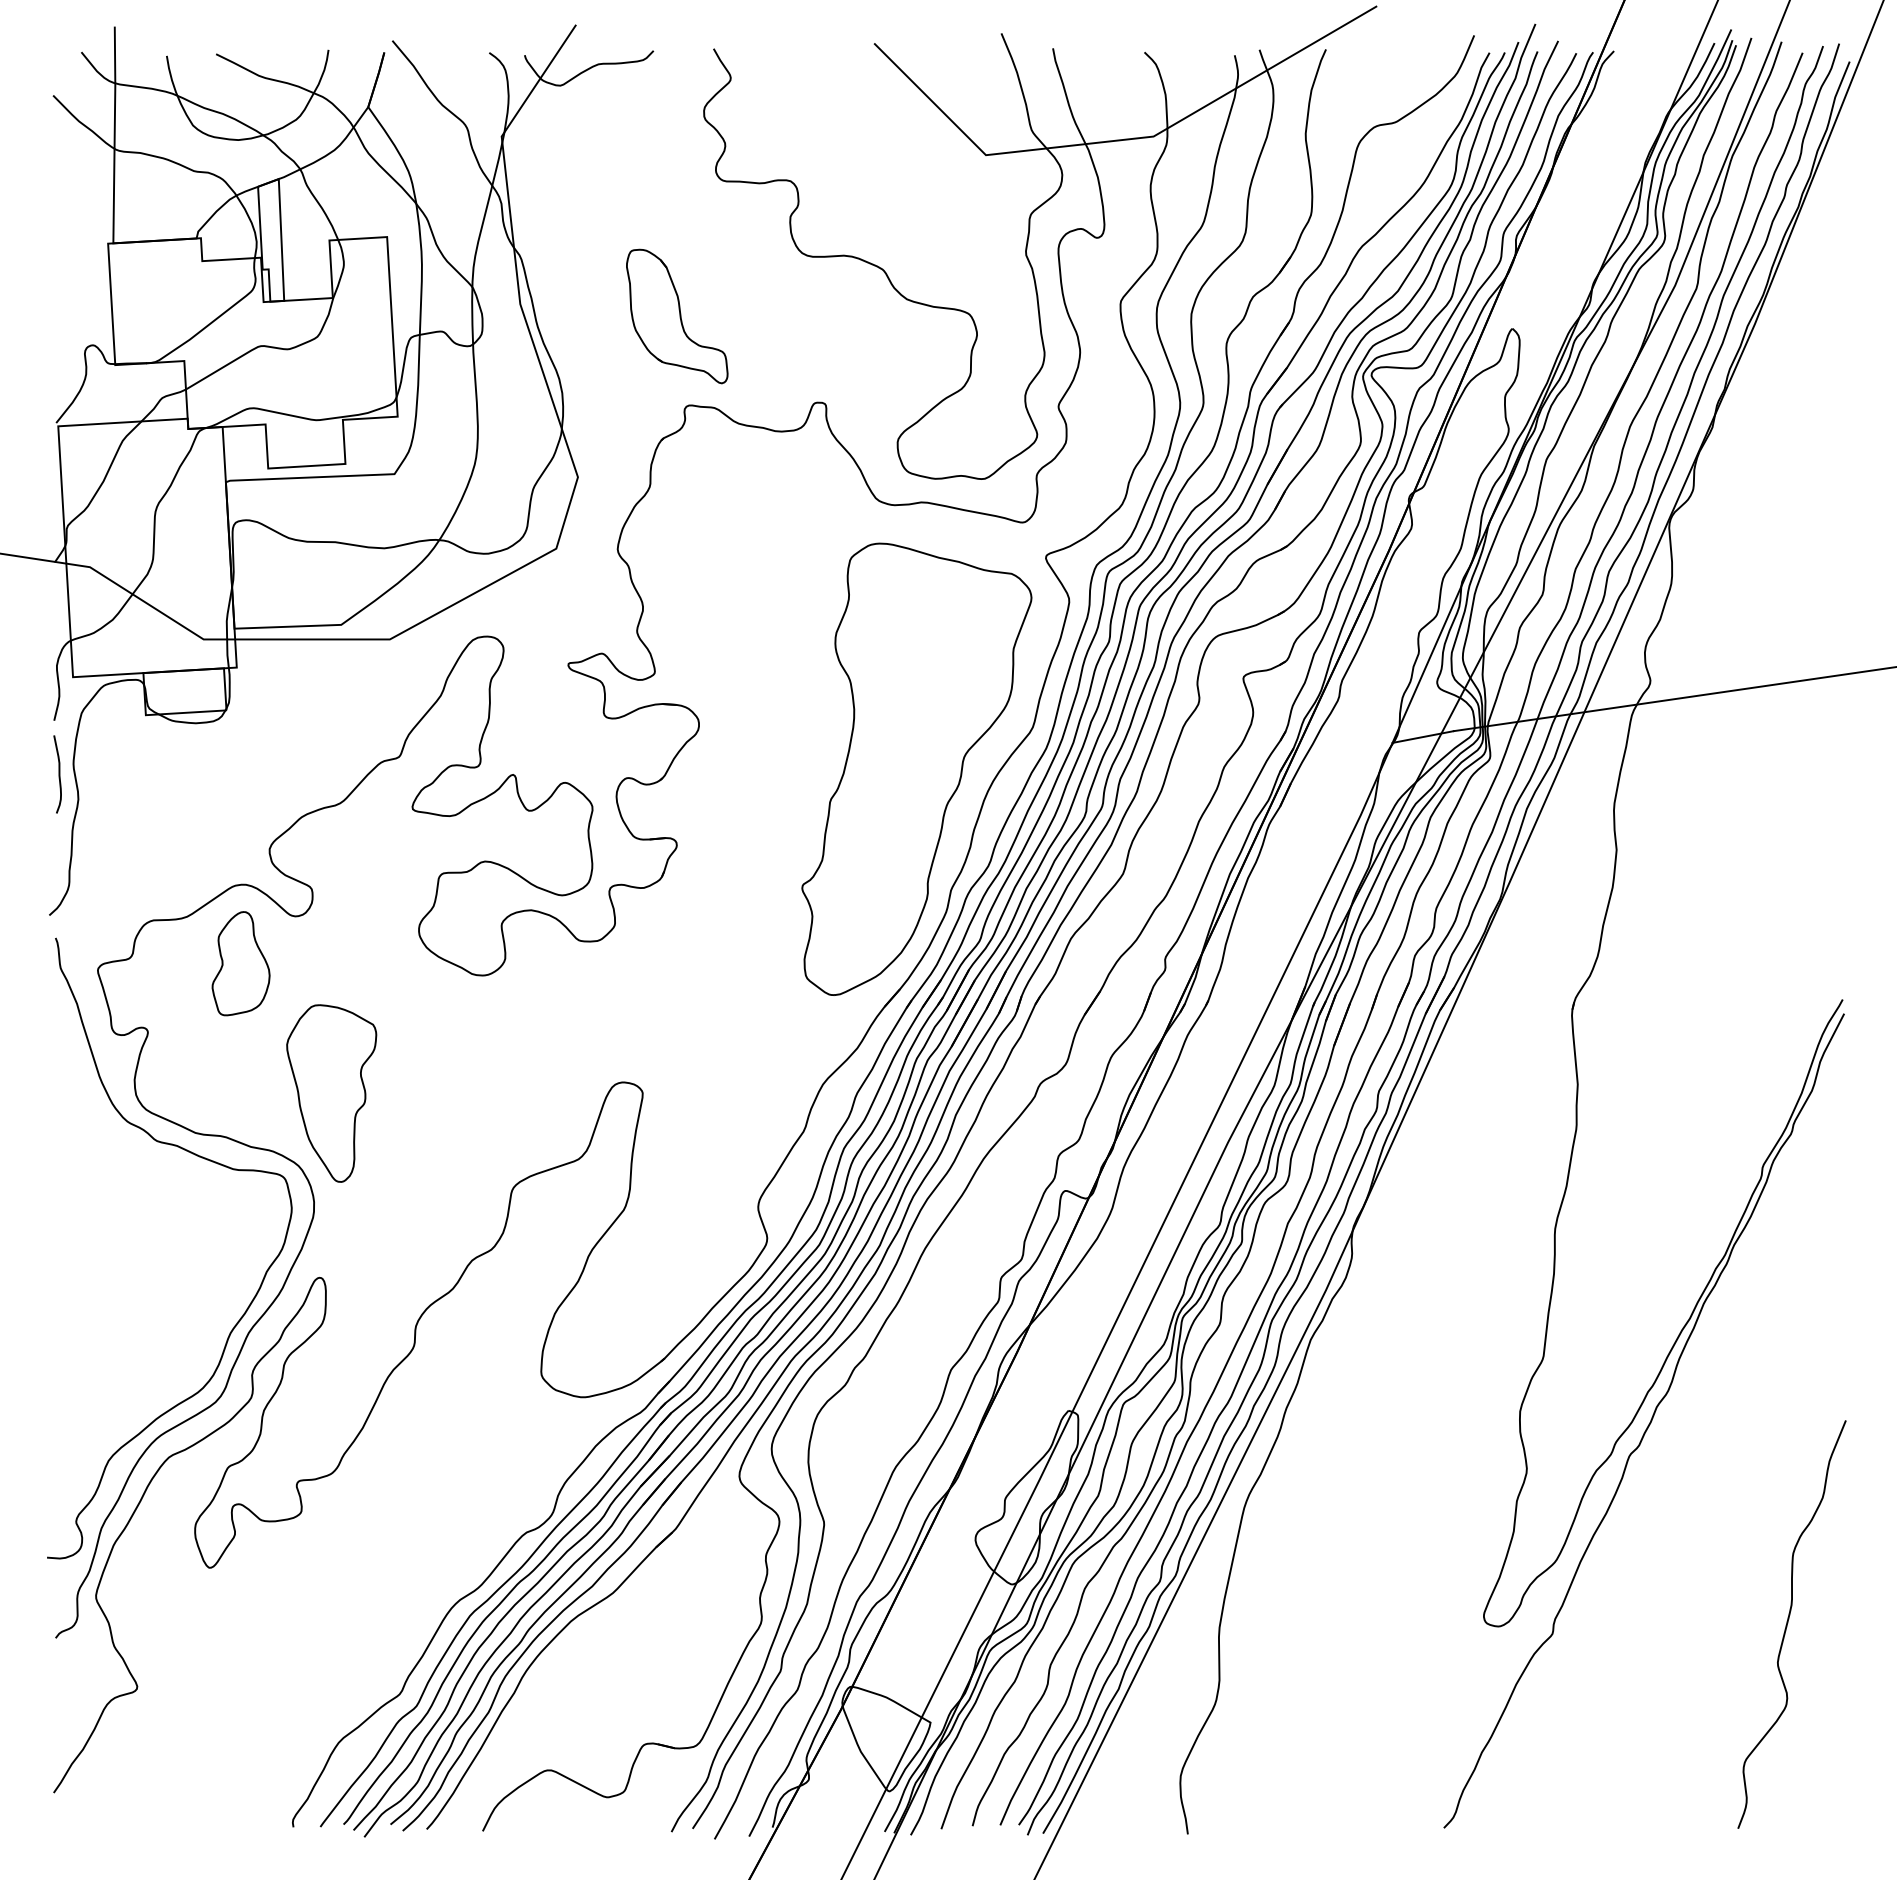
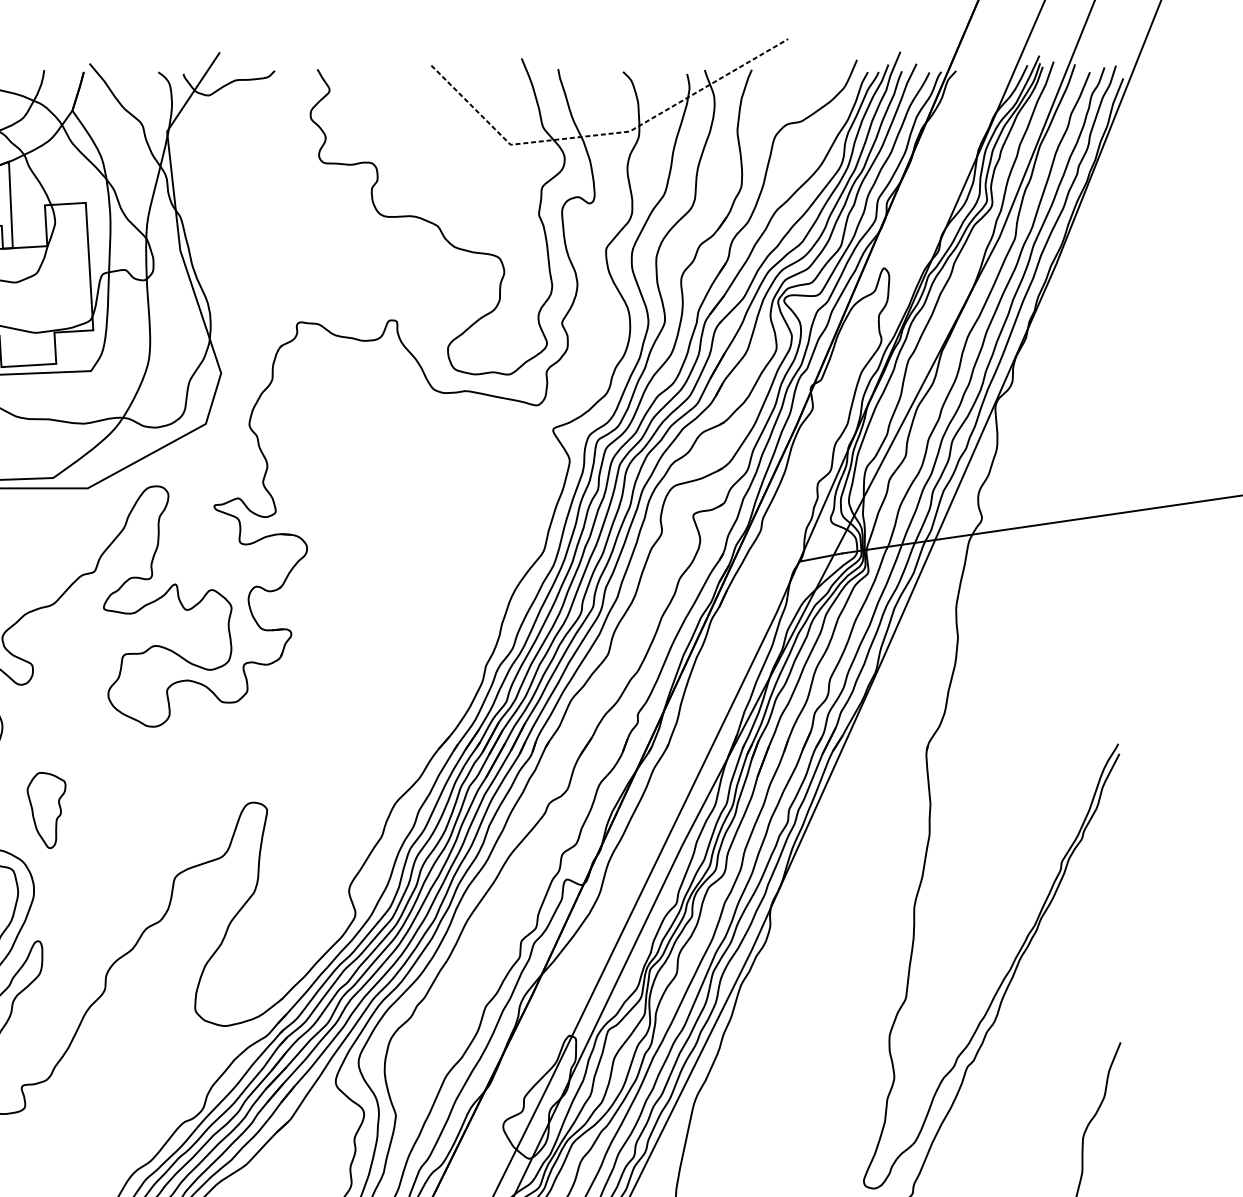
line: (1119, 140) -> (605, 134), solid -> dashed
part: (677, 316) -> (291, 259), removed
part: (916, 768) -> (461, 579), removed
part: (331, 1093) -> (46, 810), size x0.6

